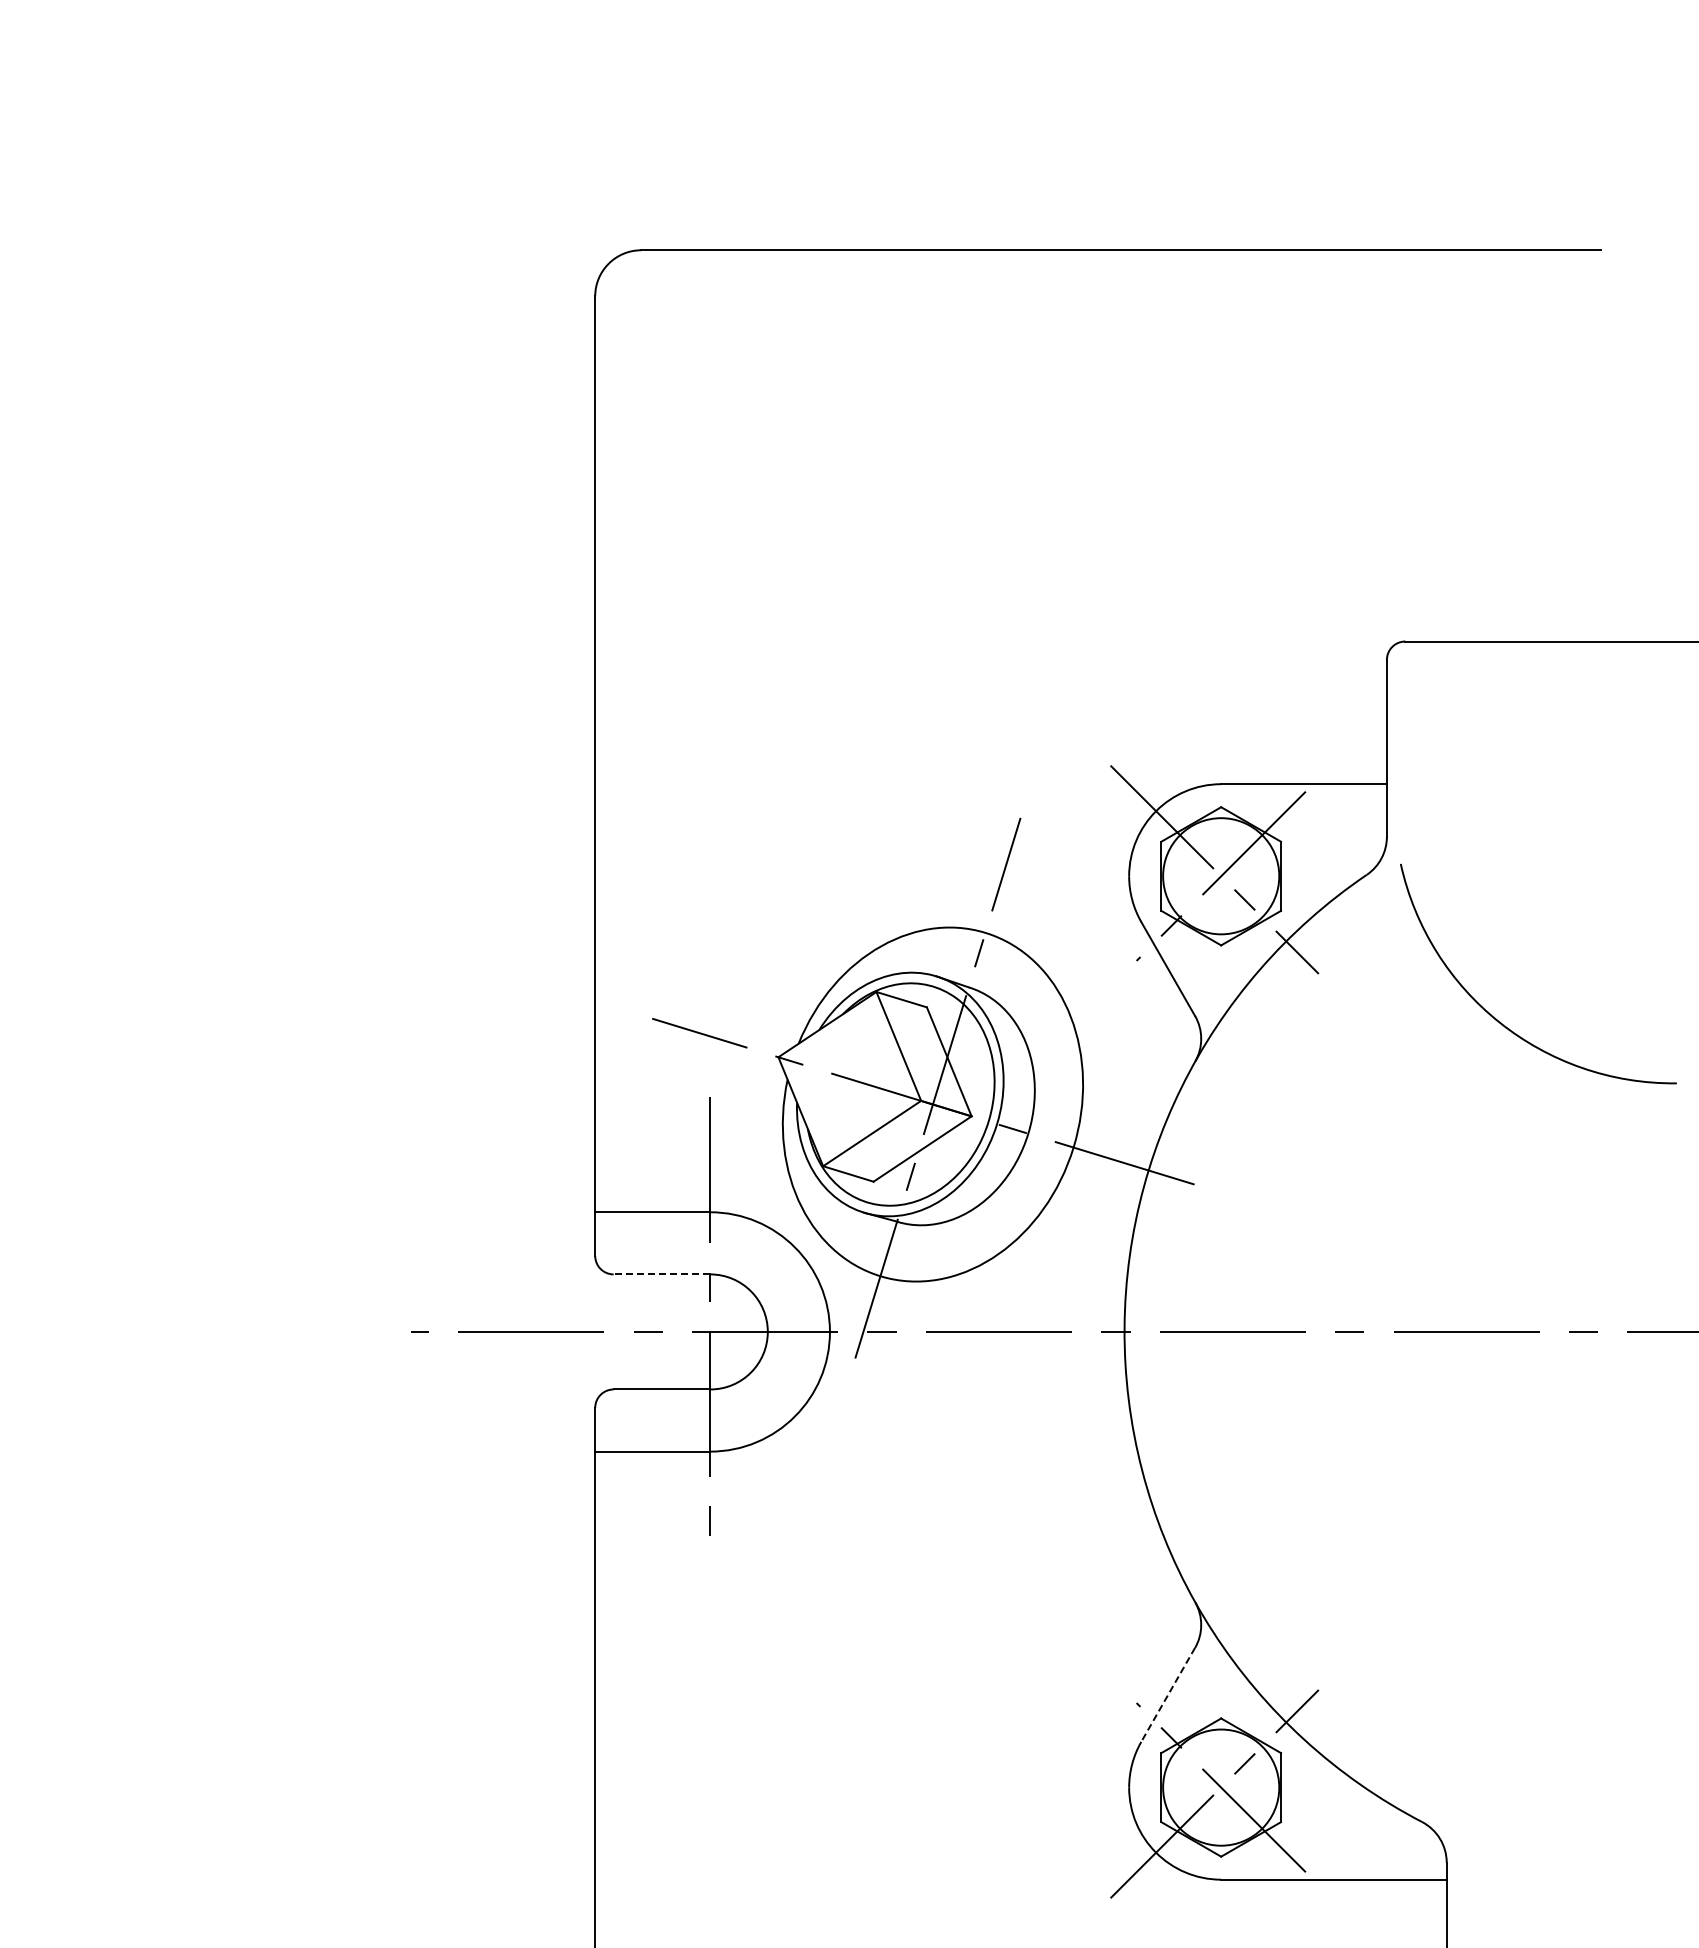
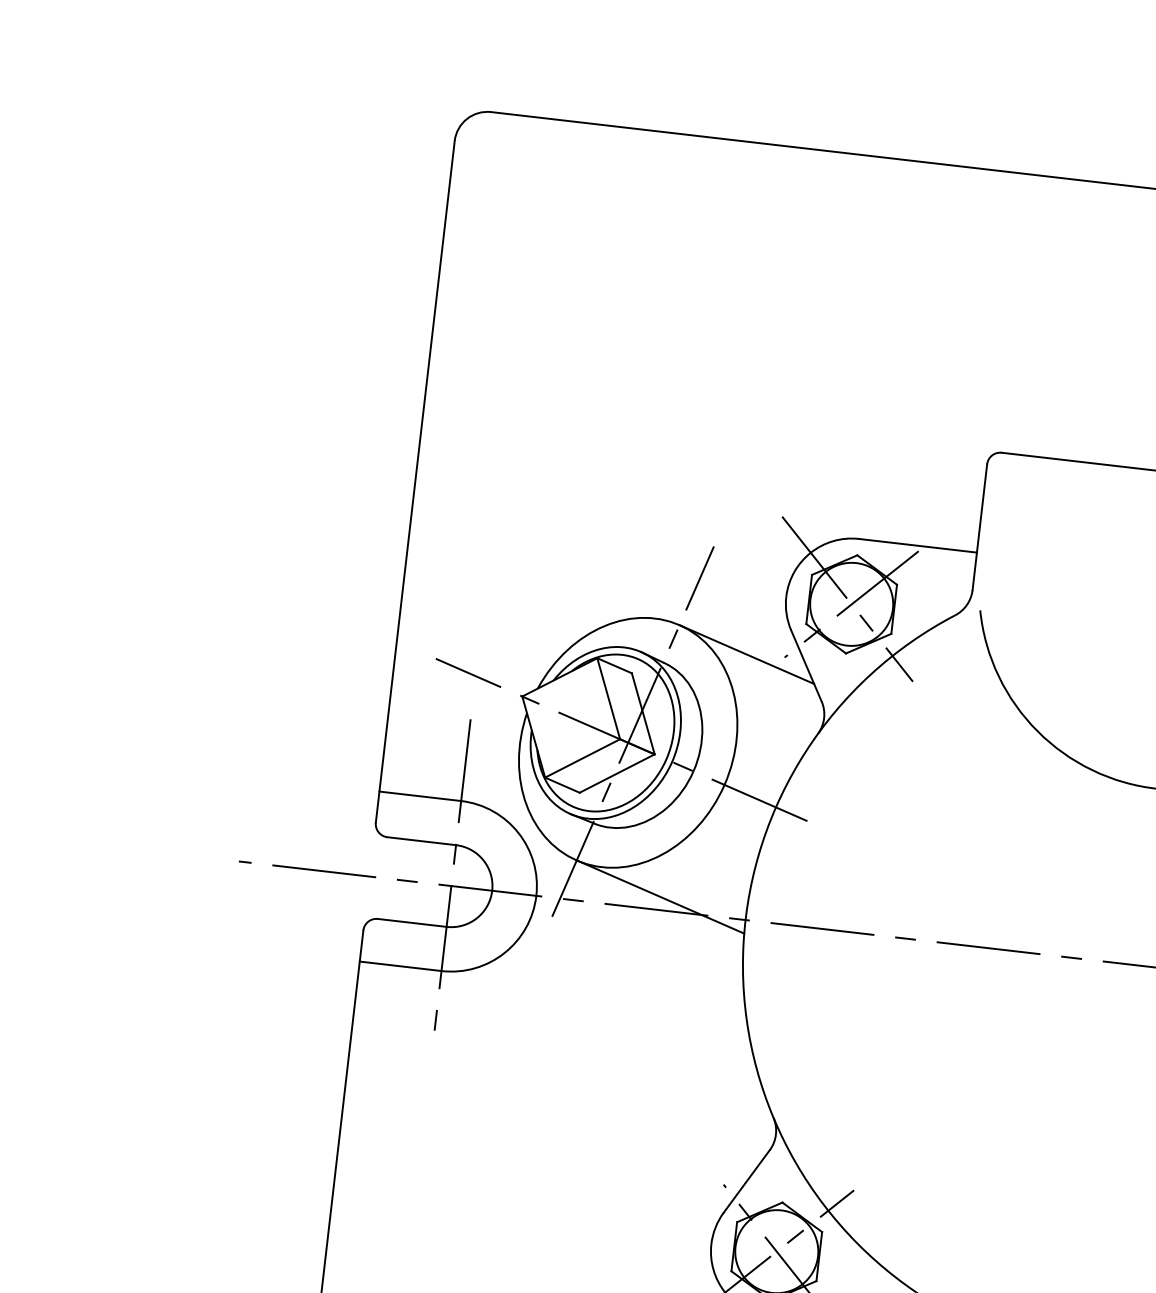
line: (1083, 962) -> (746, 654), added
line: (661, 1274) -> (421, 841), dashed -> solid
line: (1002, 1313) -> (660, 896), added
line: (1167, 1695) -> (746, 1181), dashed -> solid

